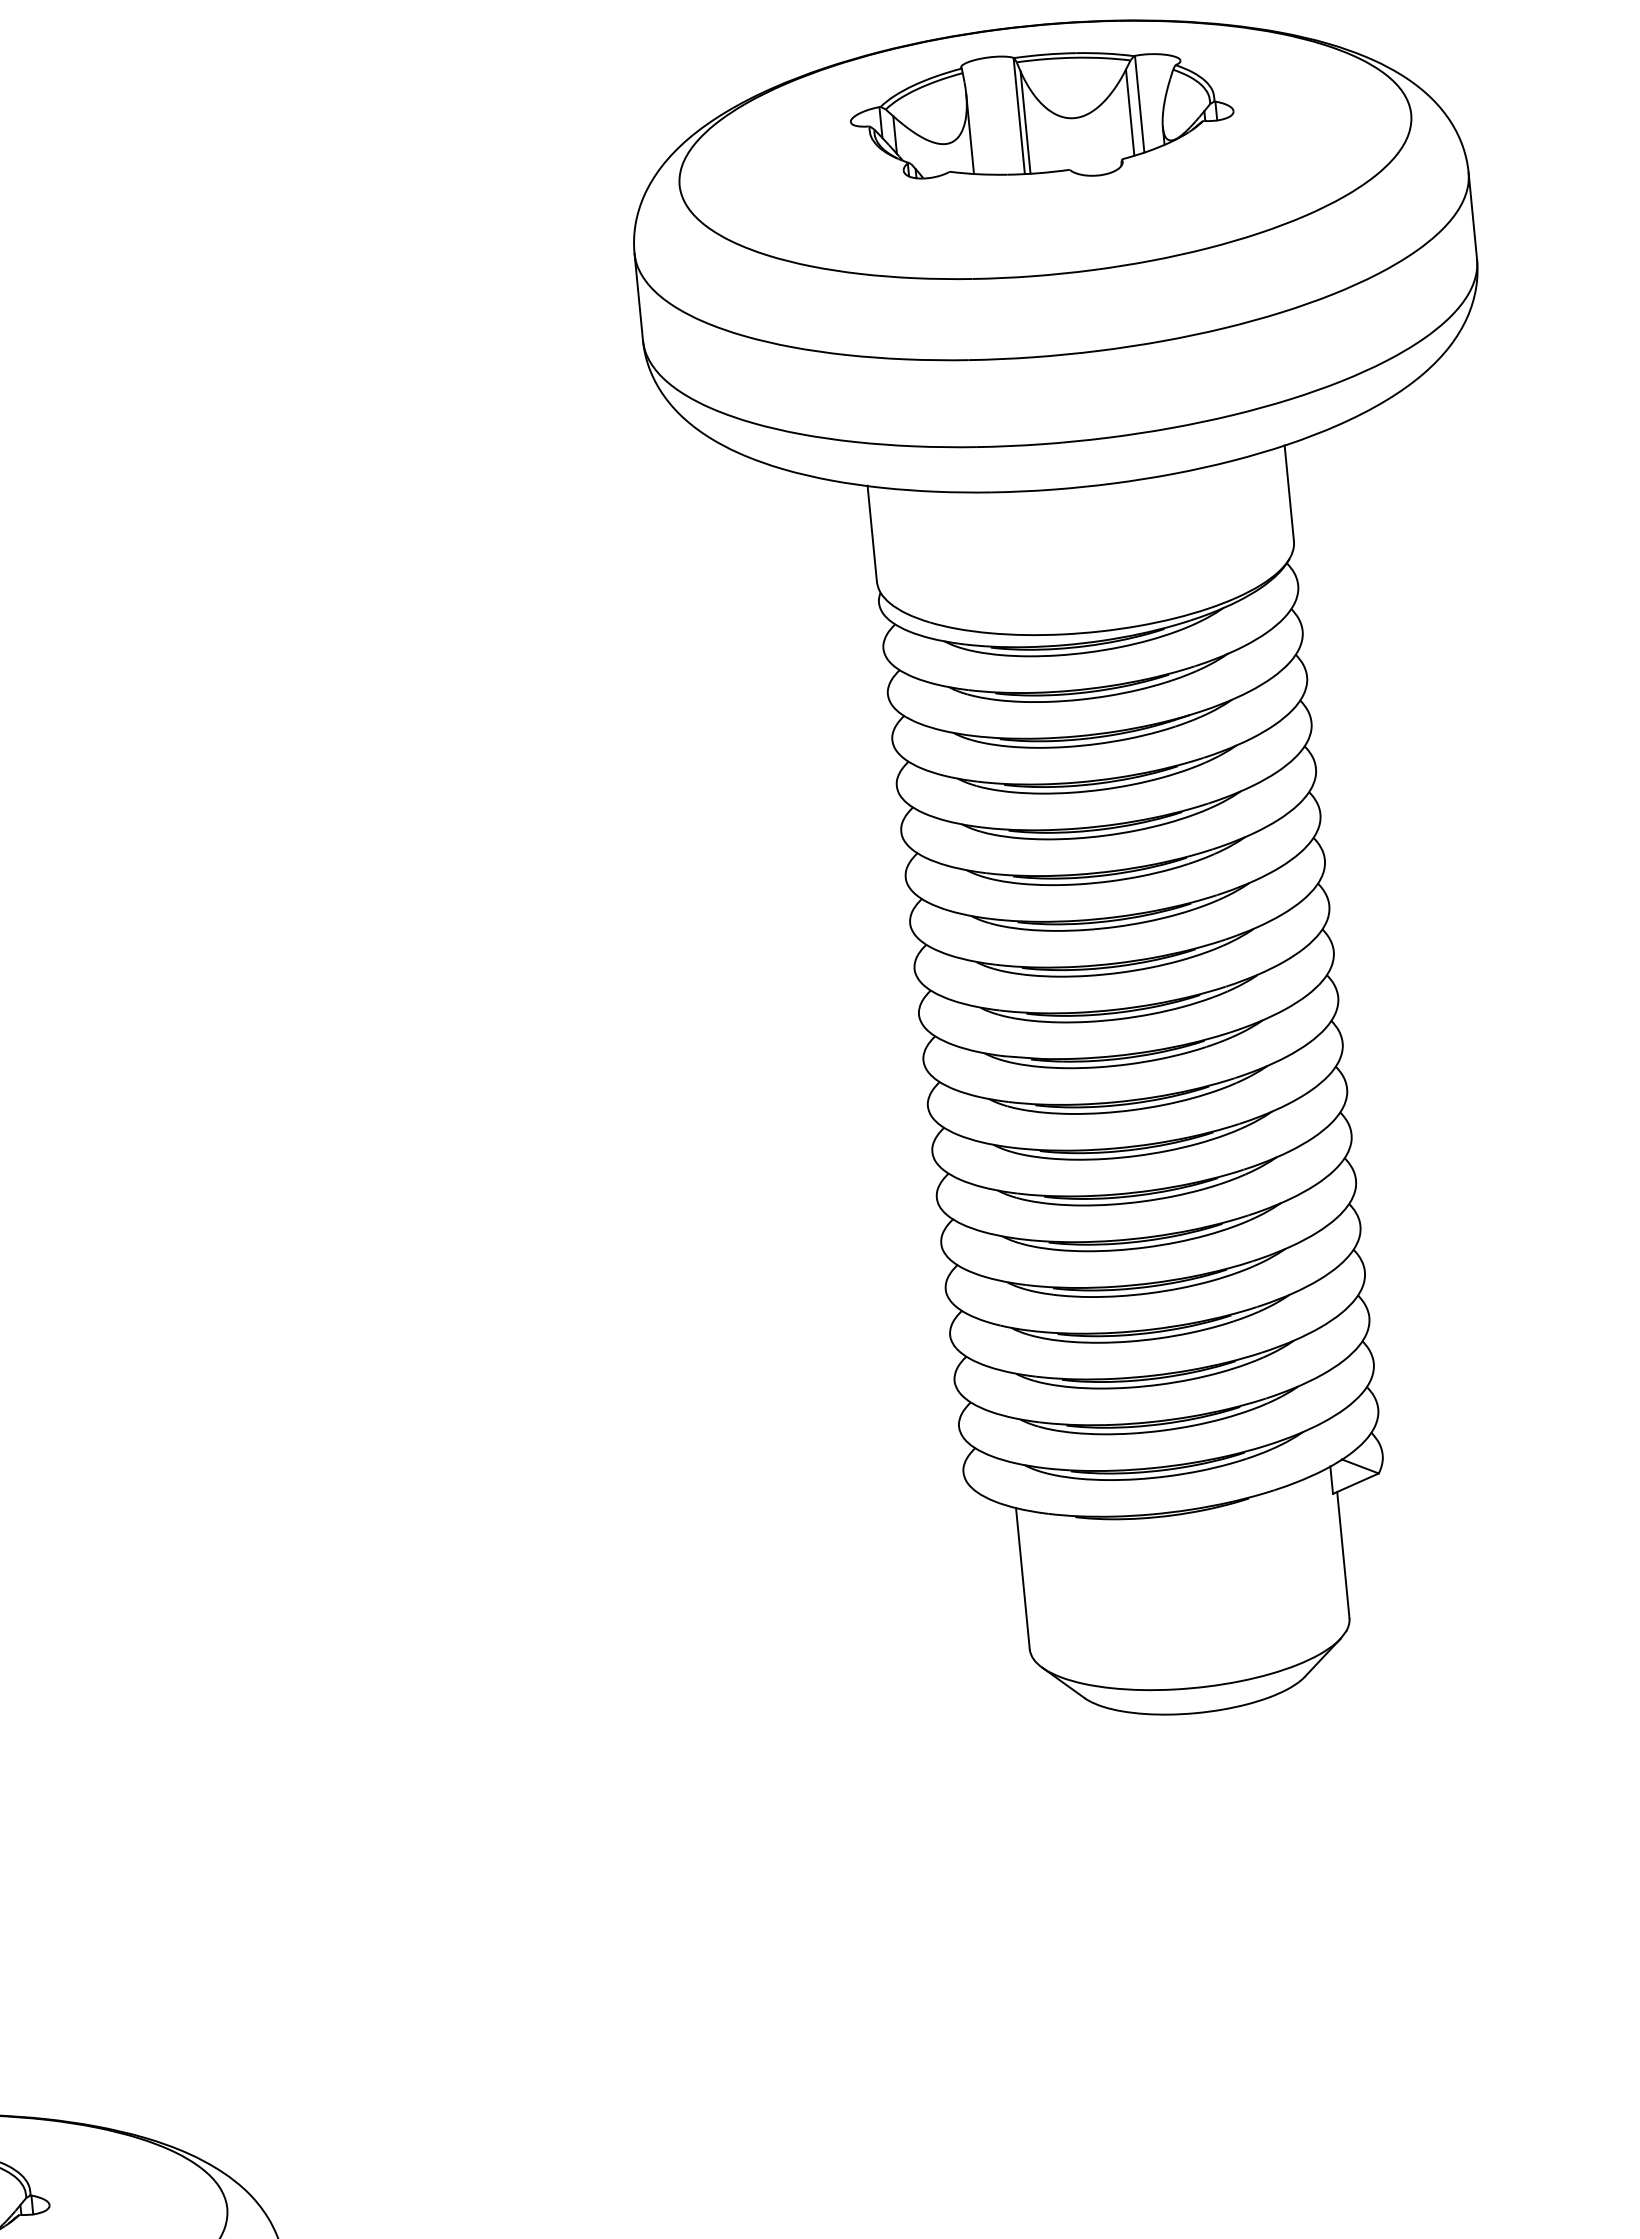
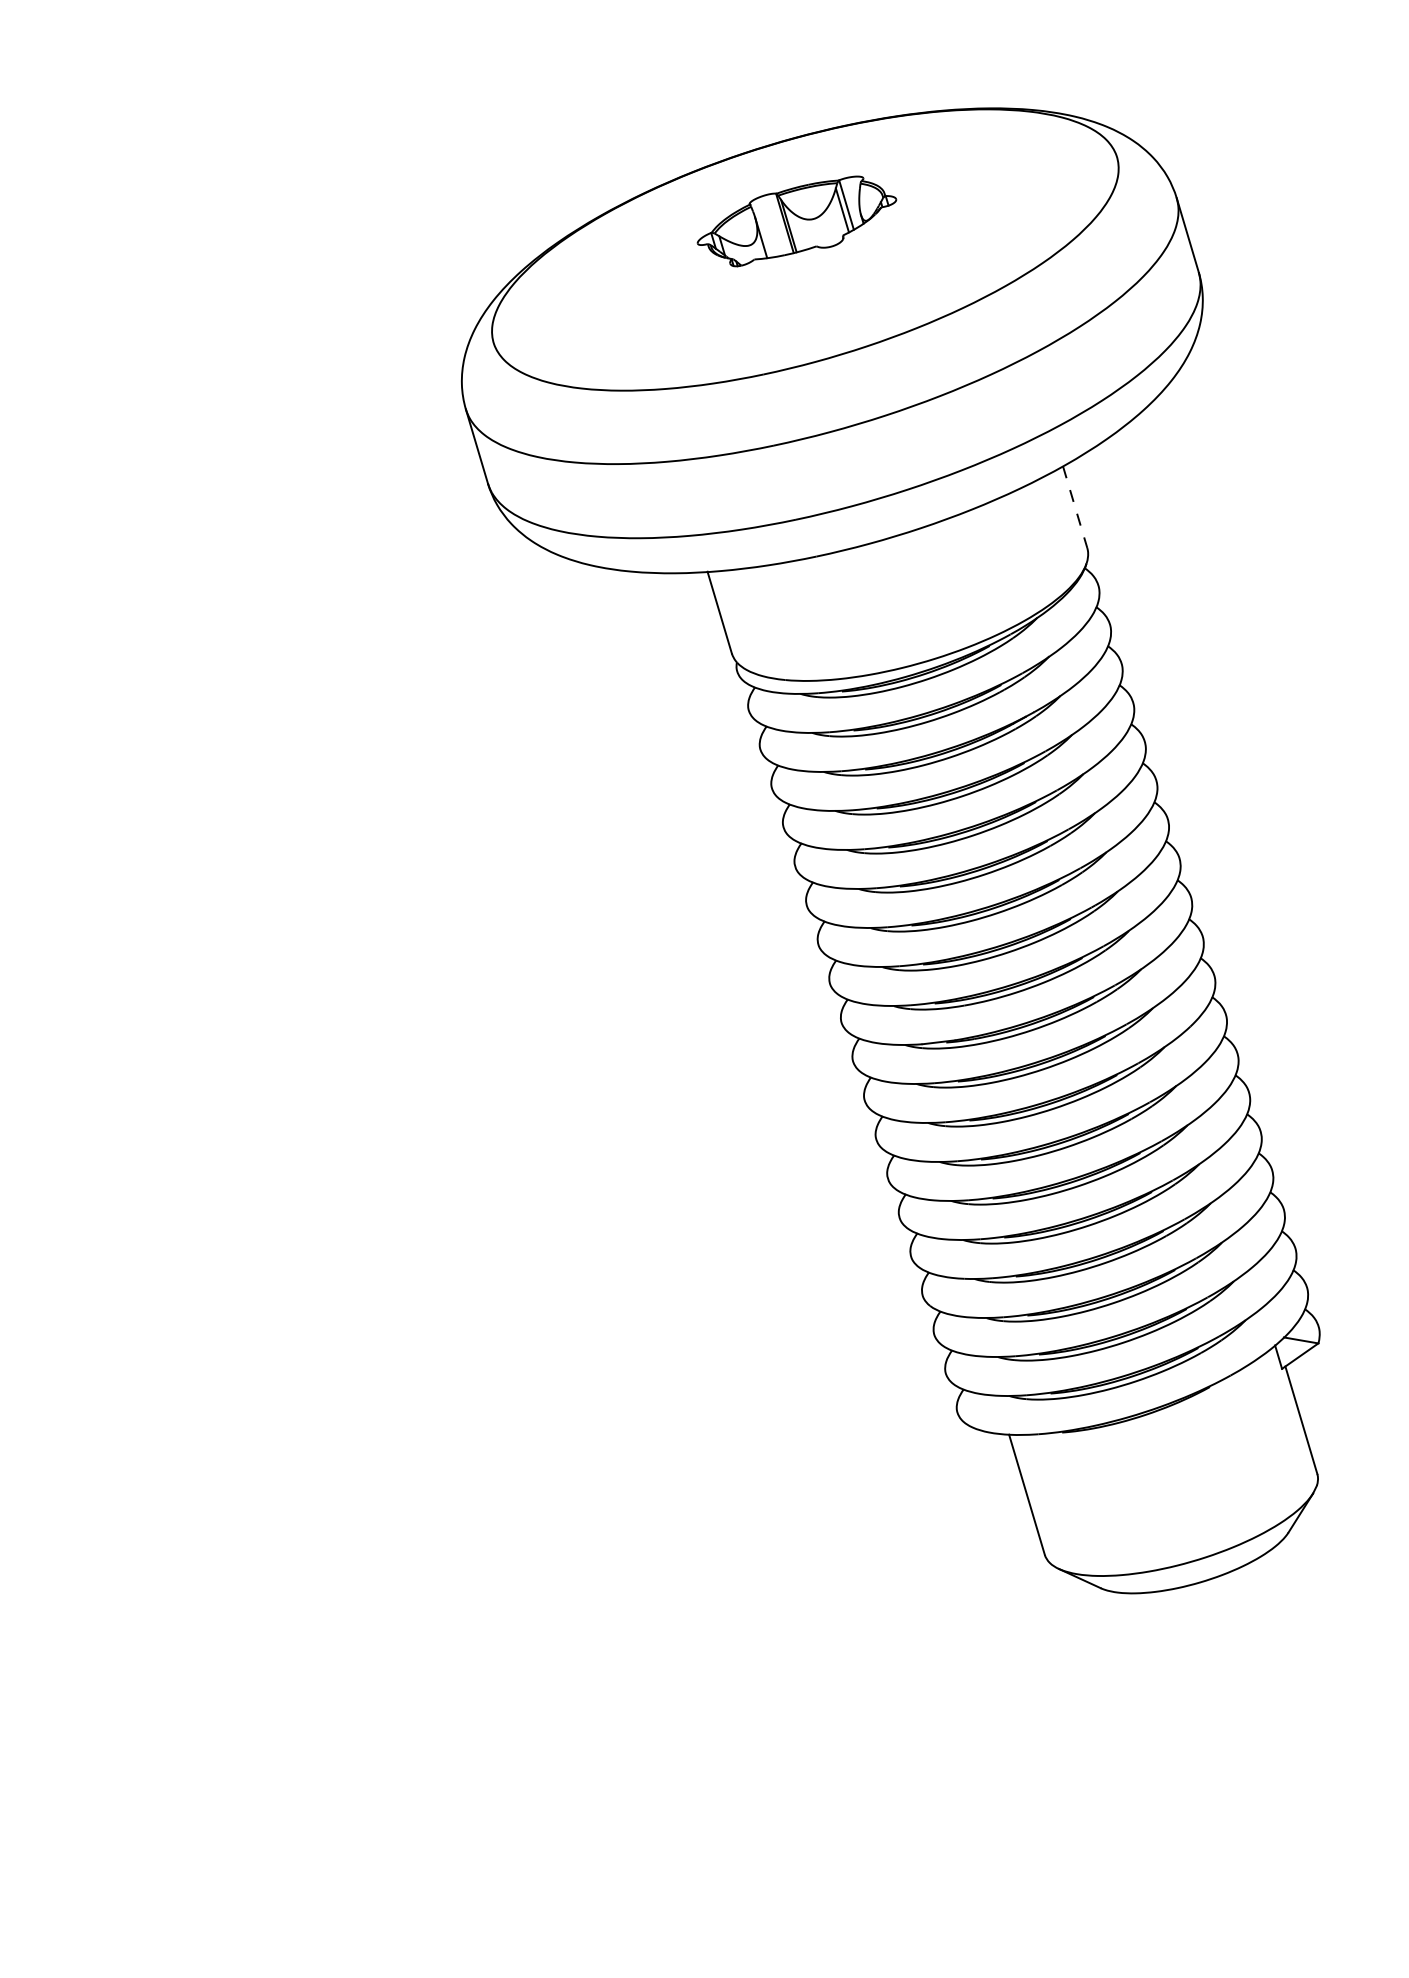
part: (1042, 115) -> (796, 220), size x0.6
line: (1289, 493) -> (1075, 507), solid -> dashed

